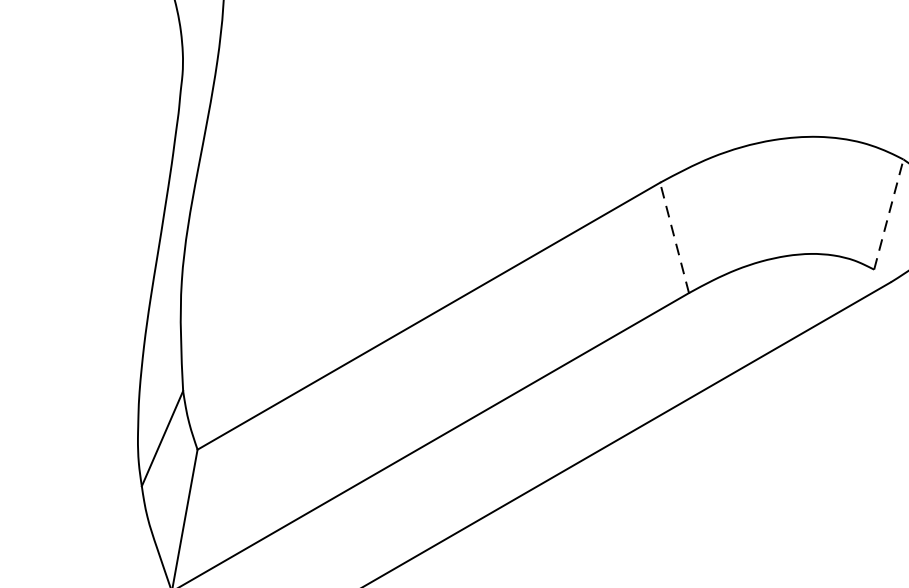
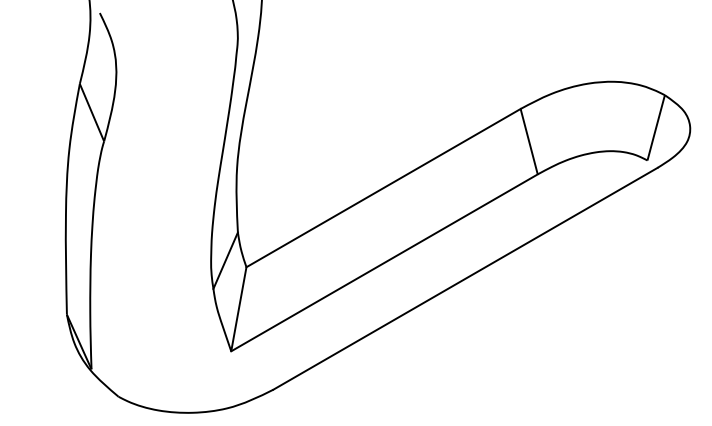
line: (889, 213) -> (656, 127), dashed -> solid
line: (675, 237) -> (529, 141), dashed -> solid

